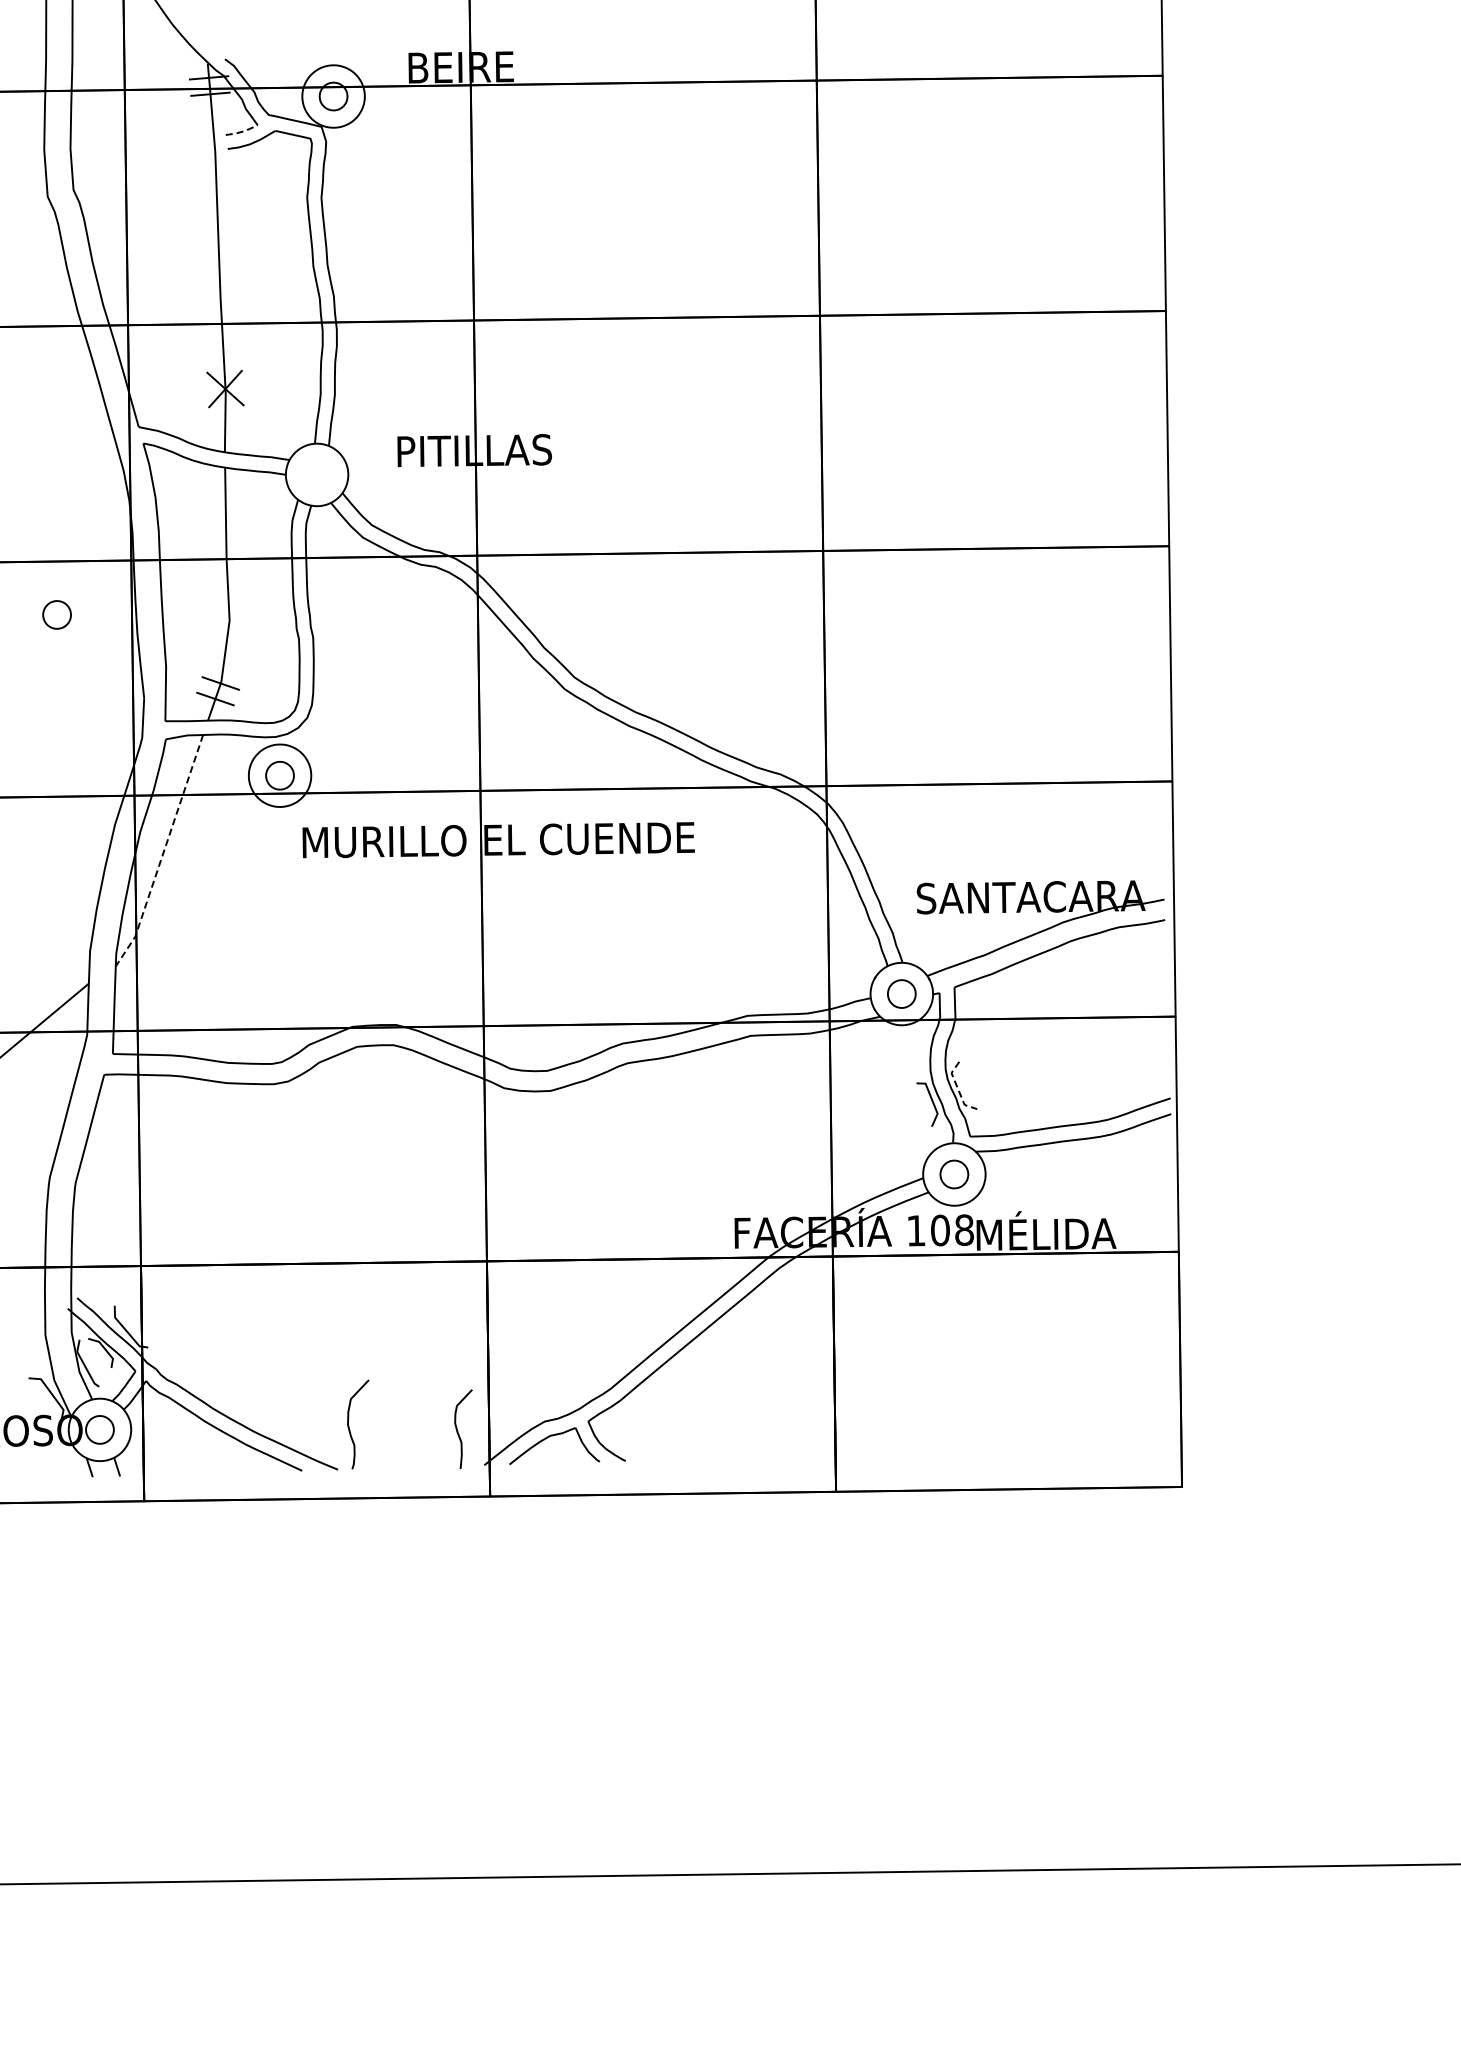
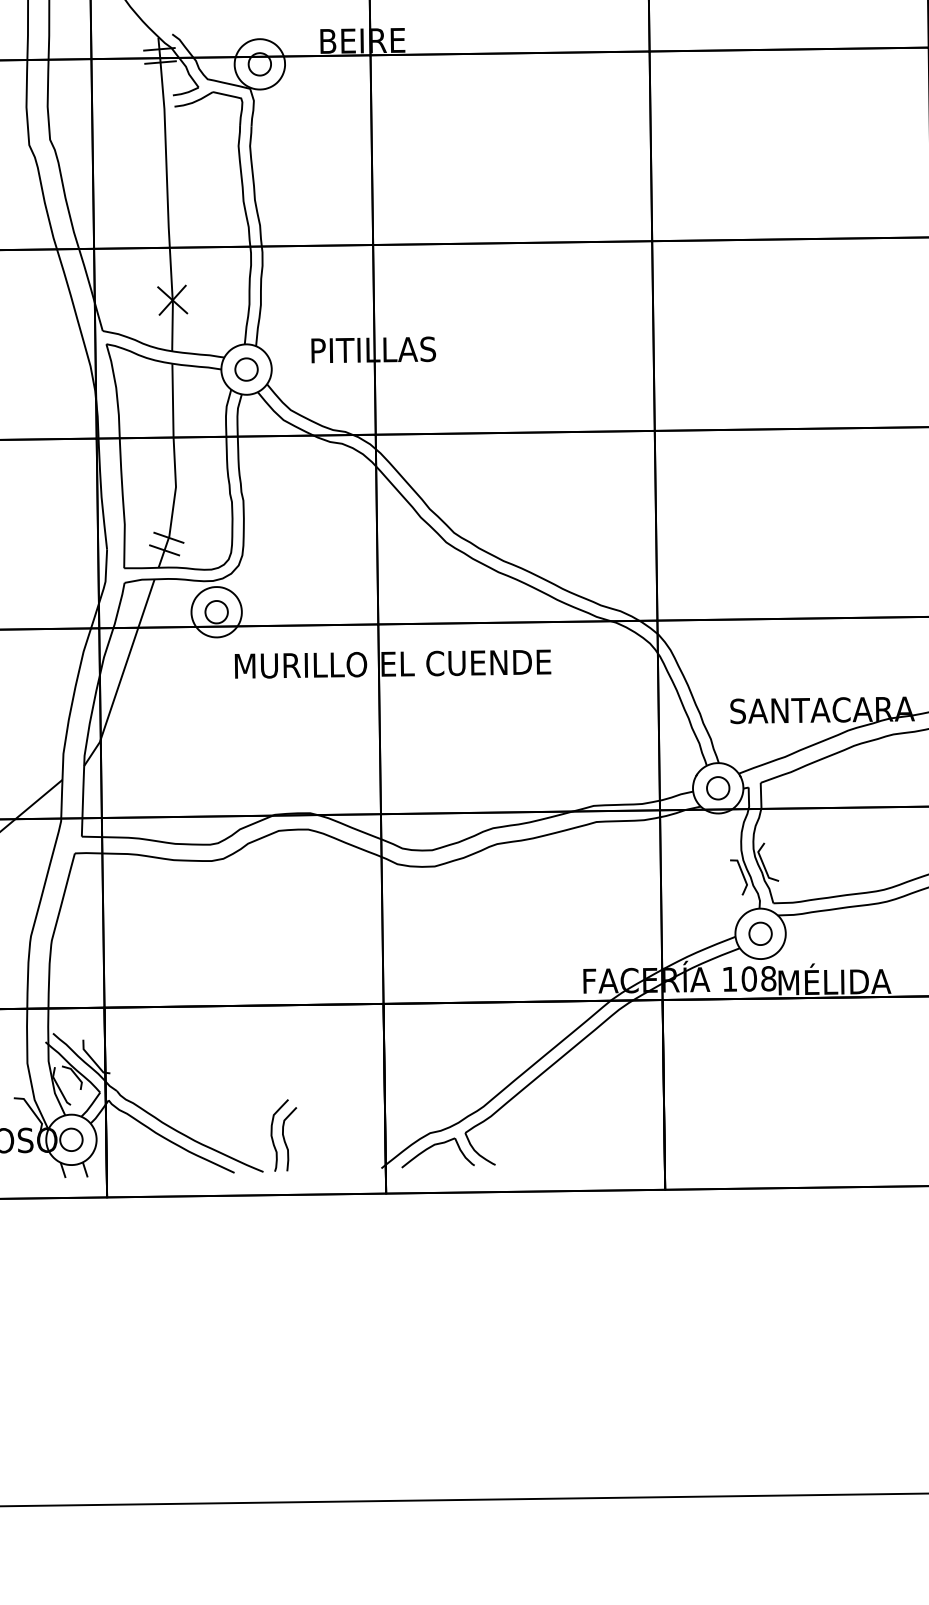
line: (242, 131) -> (186, 92), dashed -> solid
part: (56, 614) -> (246, 369), moved
line: (163, 853) -> (122, 674), dashed -> solid
line: (958, 1089) -> (763, 865), dashed -> solid
curve: (458, 1431) -> (285, 1141), moved

